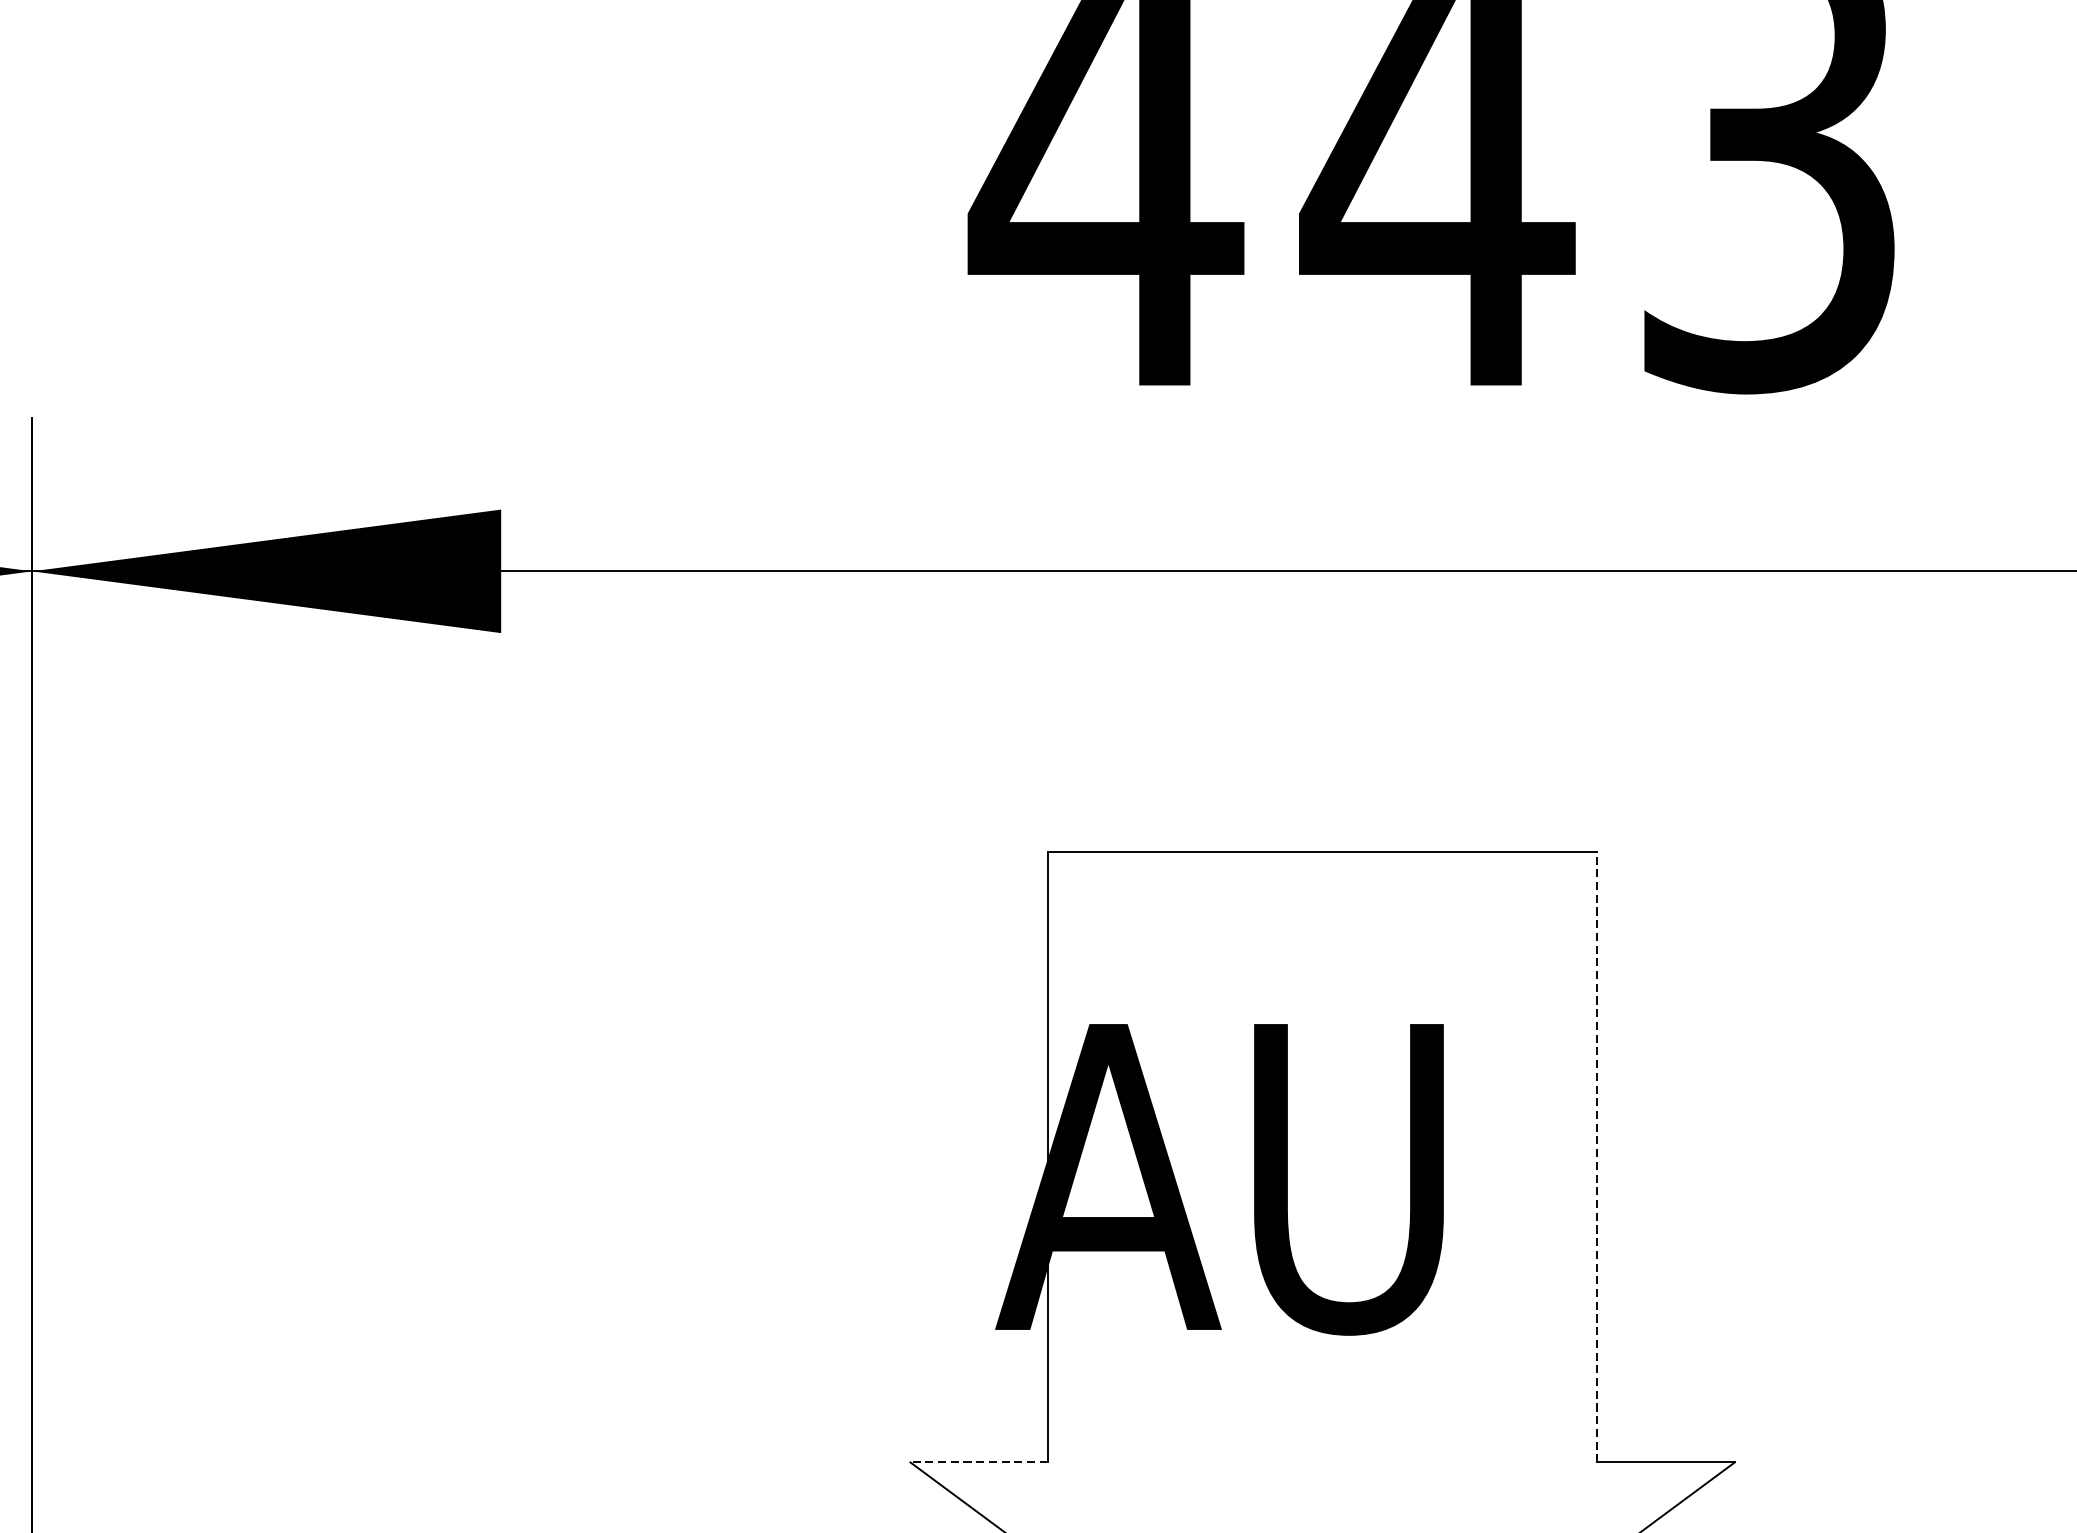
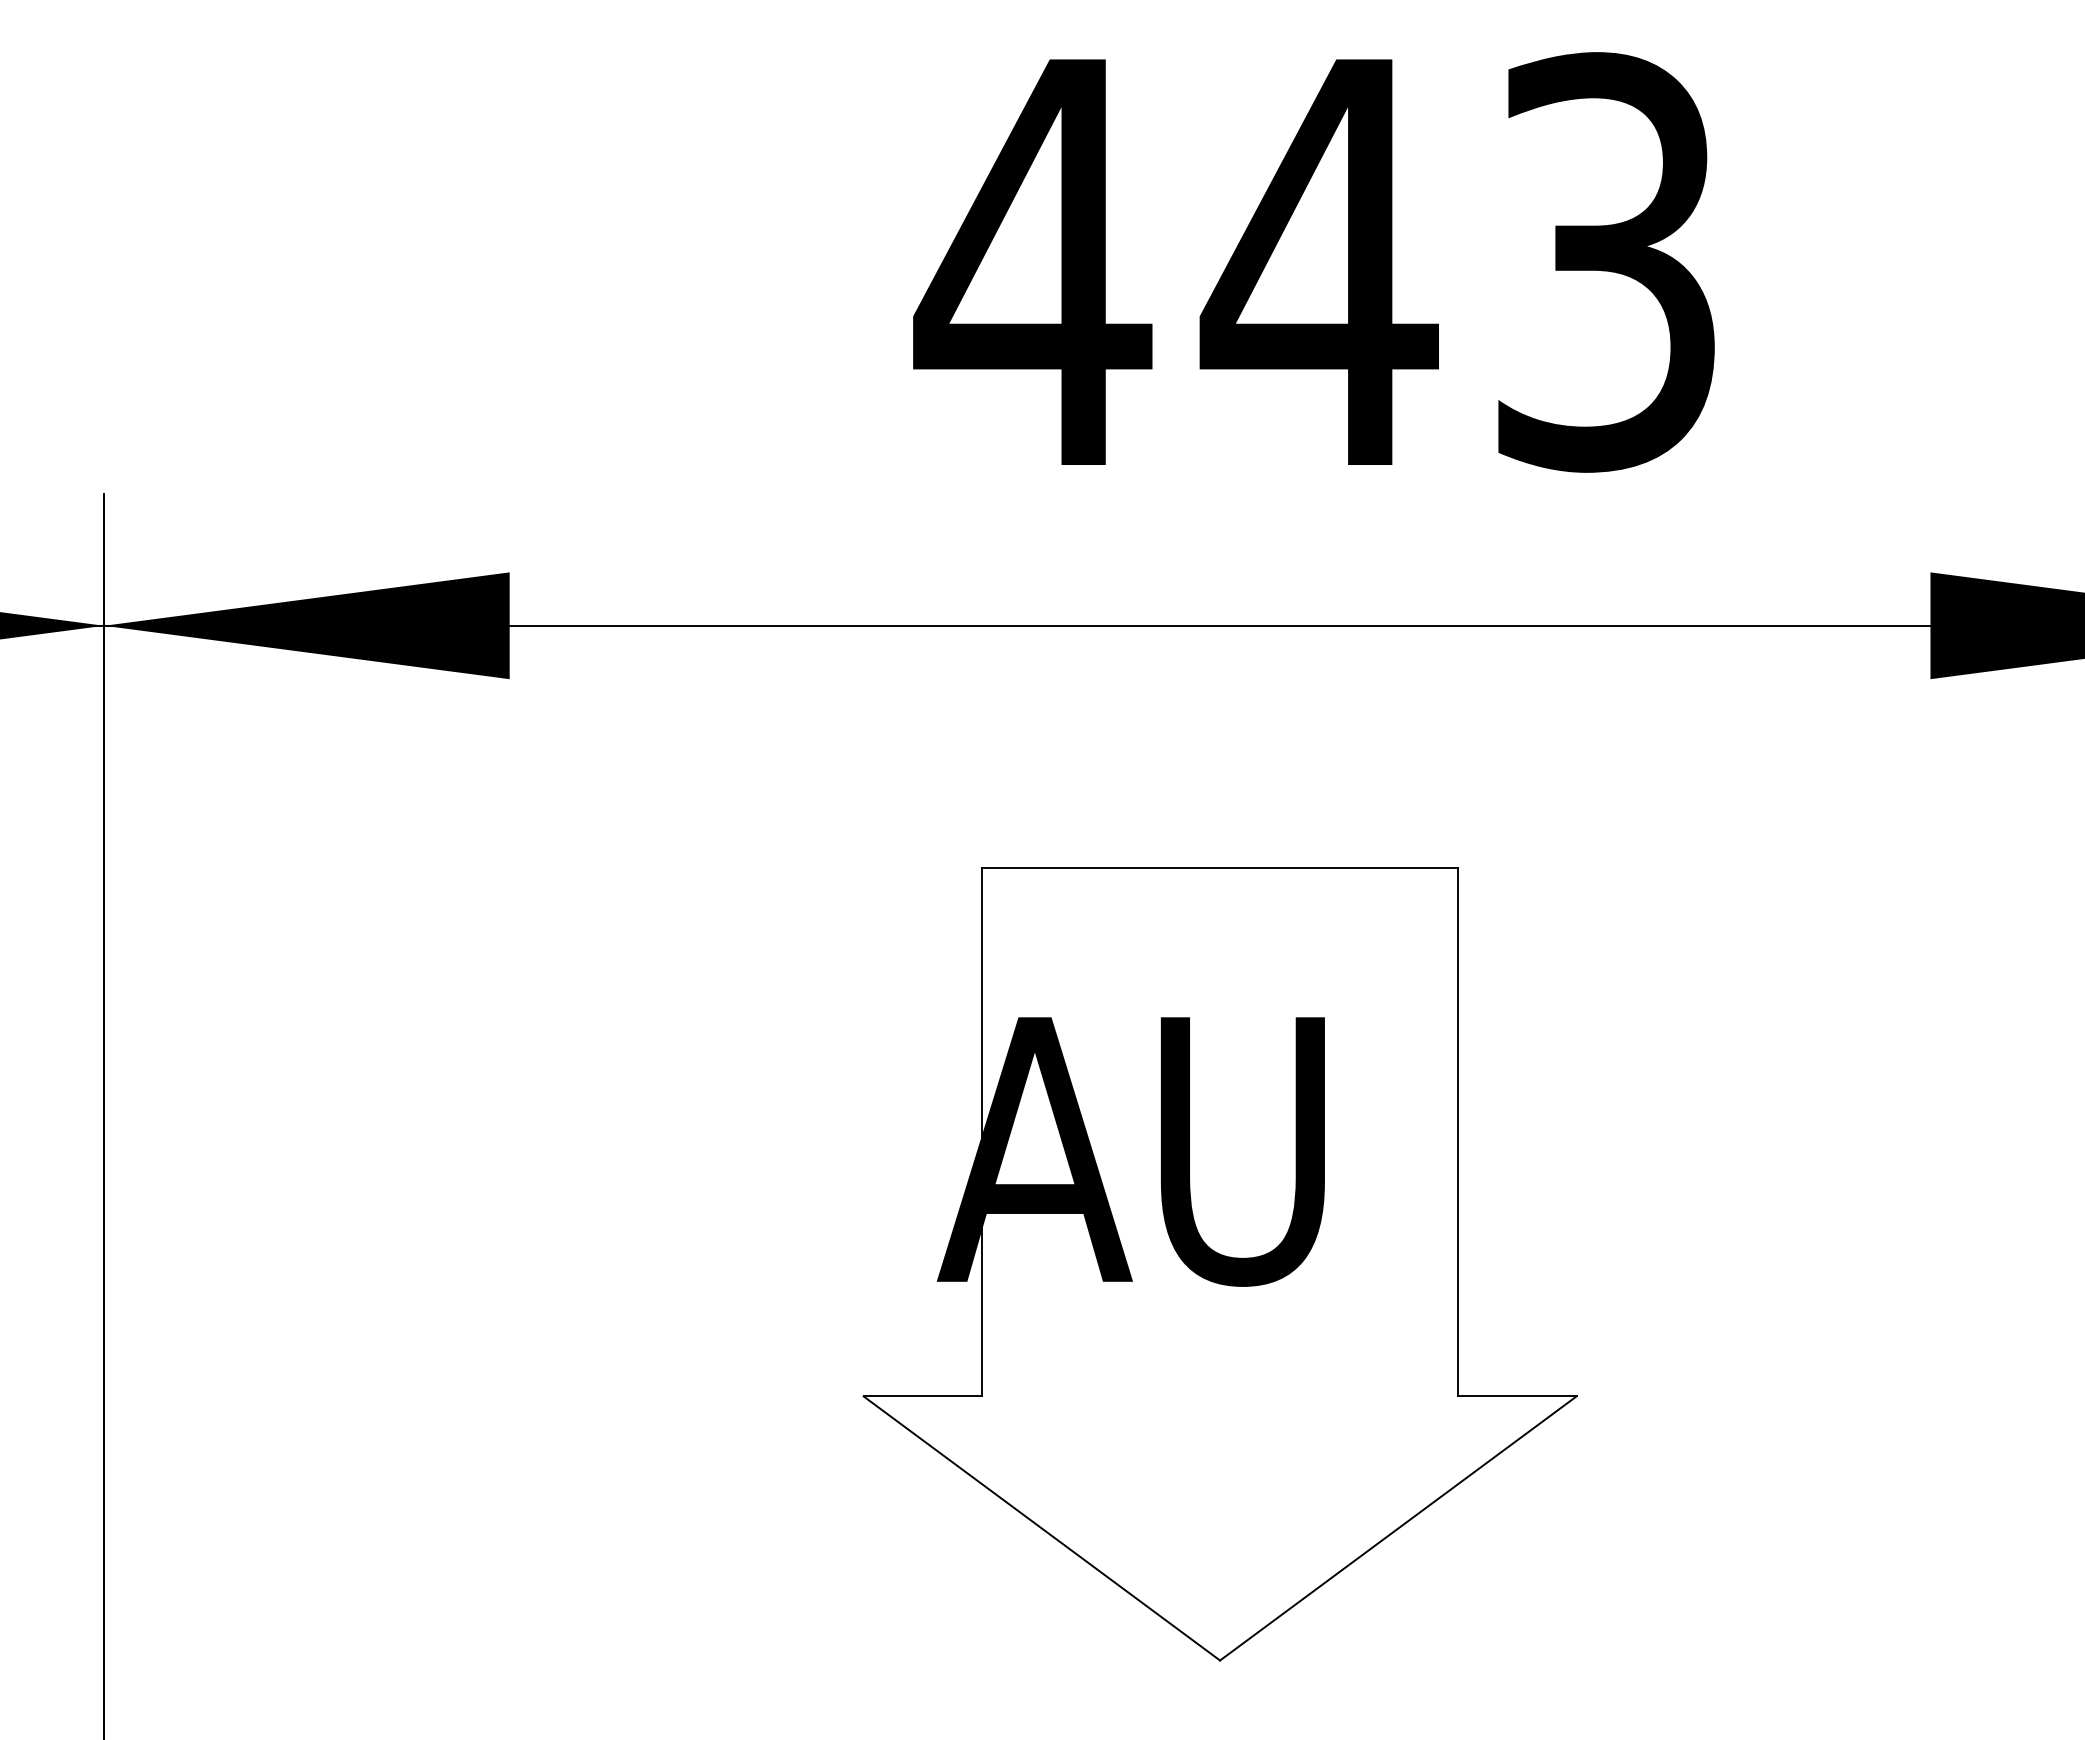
line: (1597, 1156) -> (1457, 1131), dashed -> solid
line: (978, 1462) -> (922, 1396), dashed -> solid

